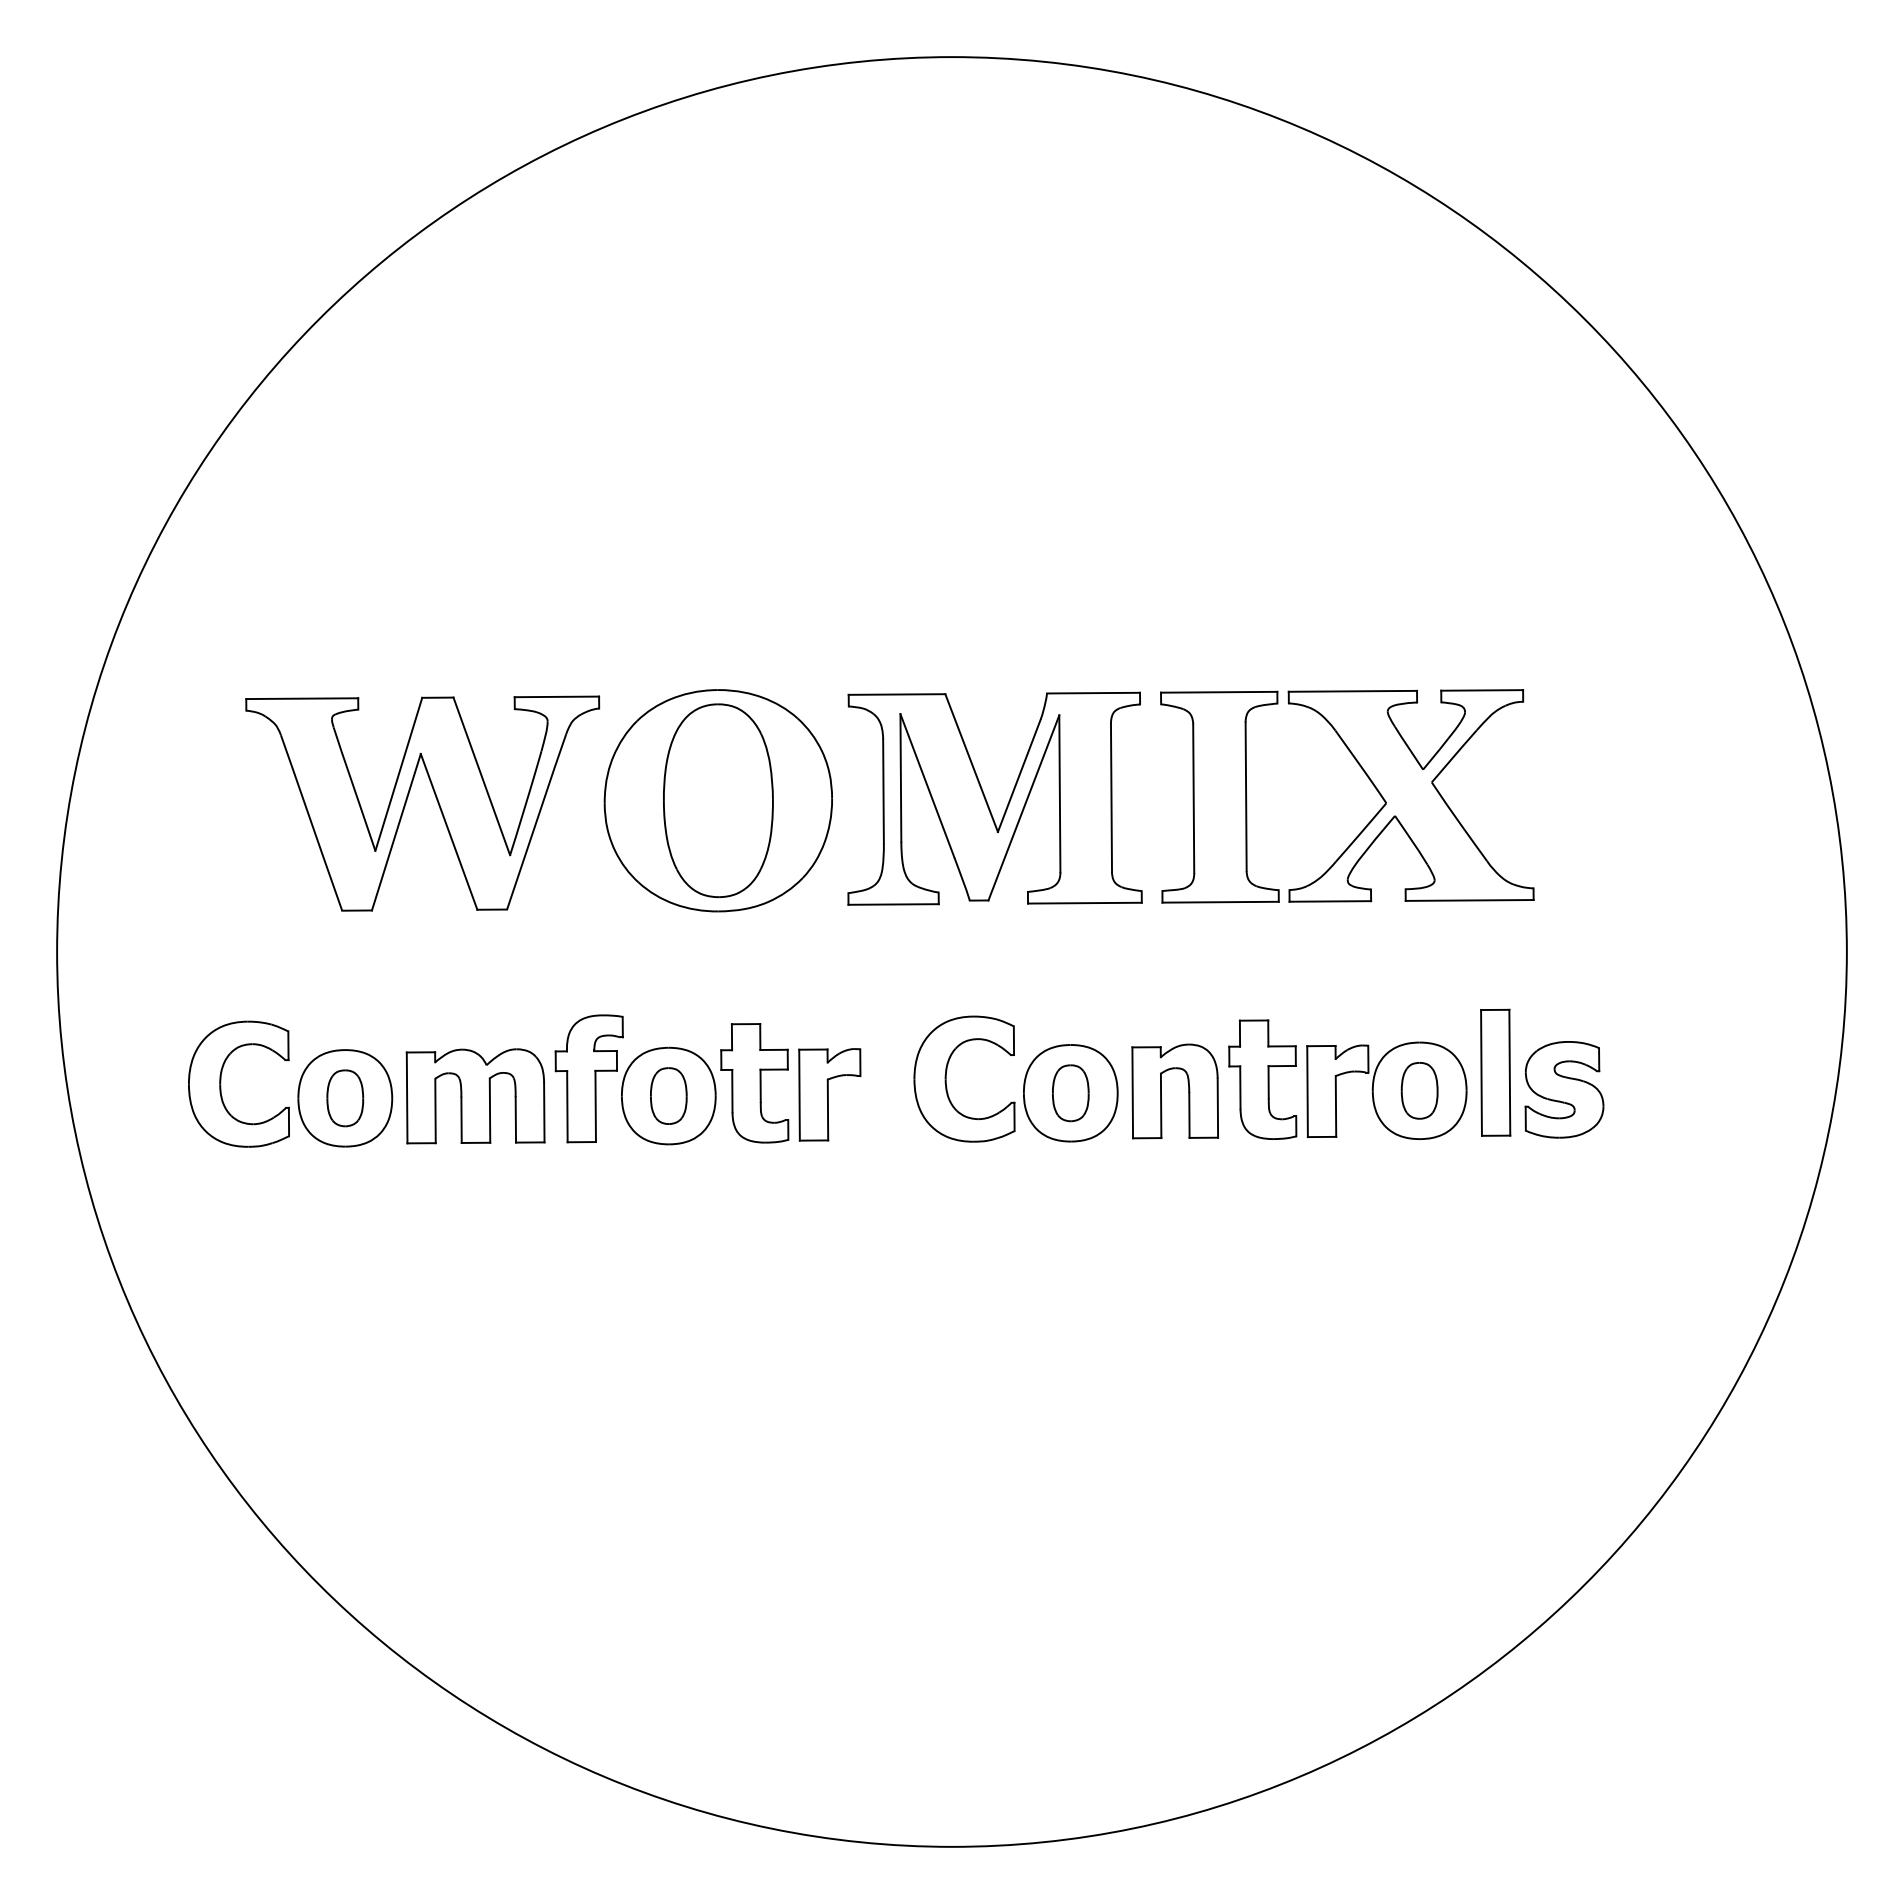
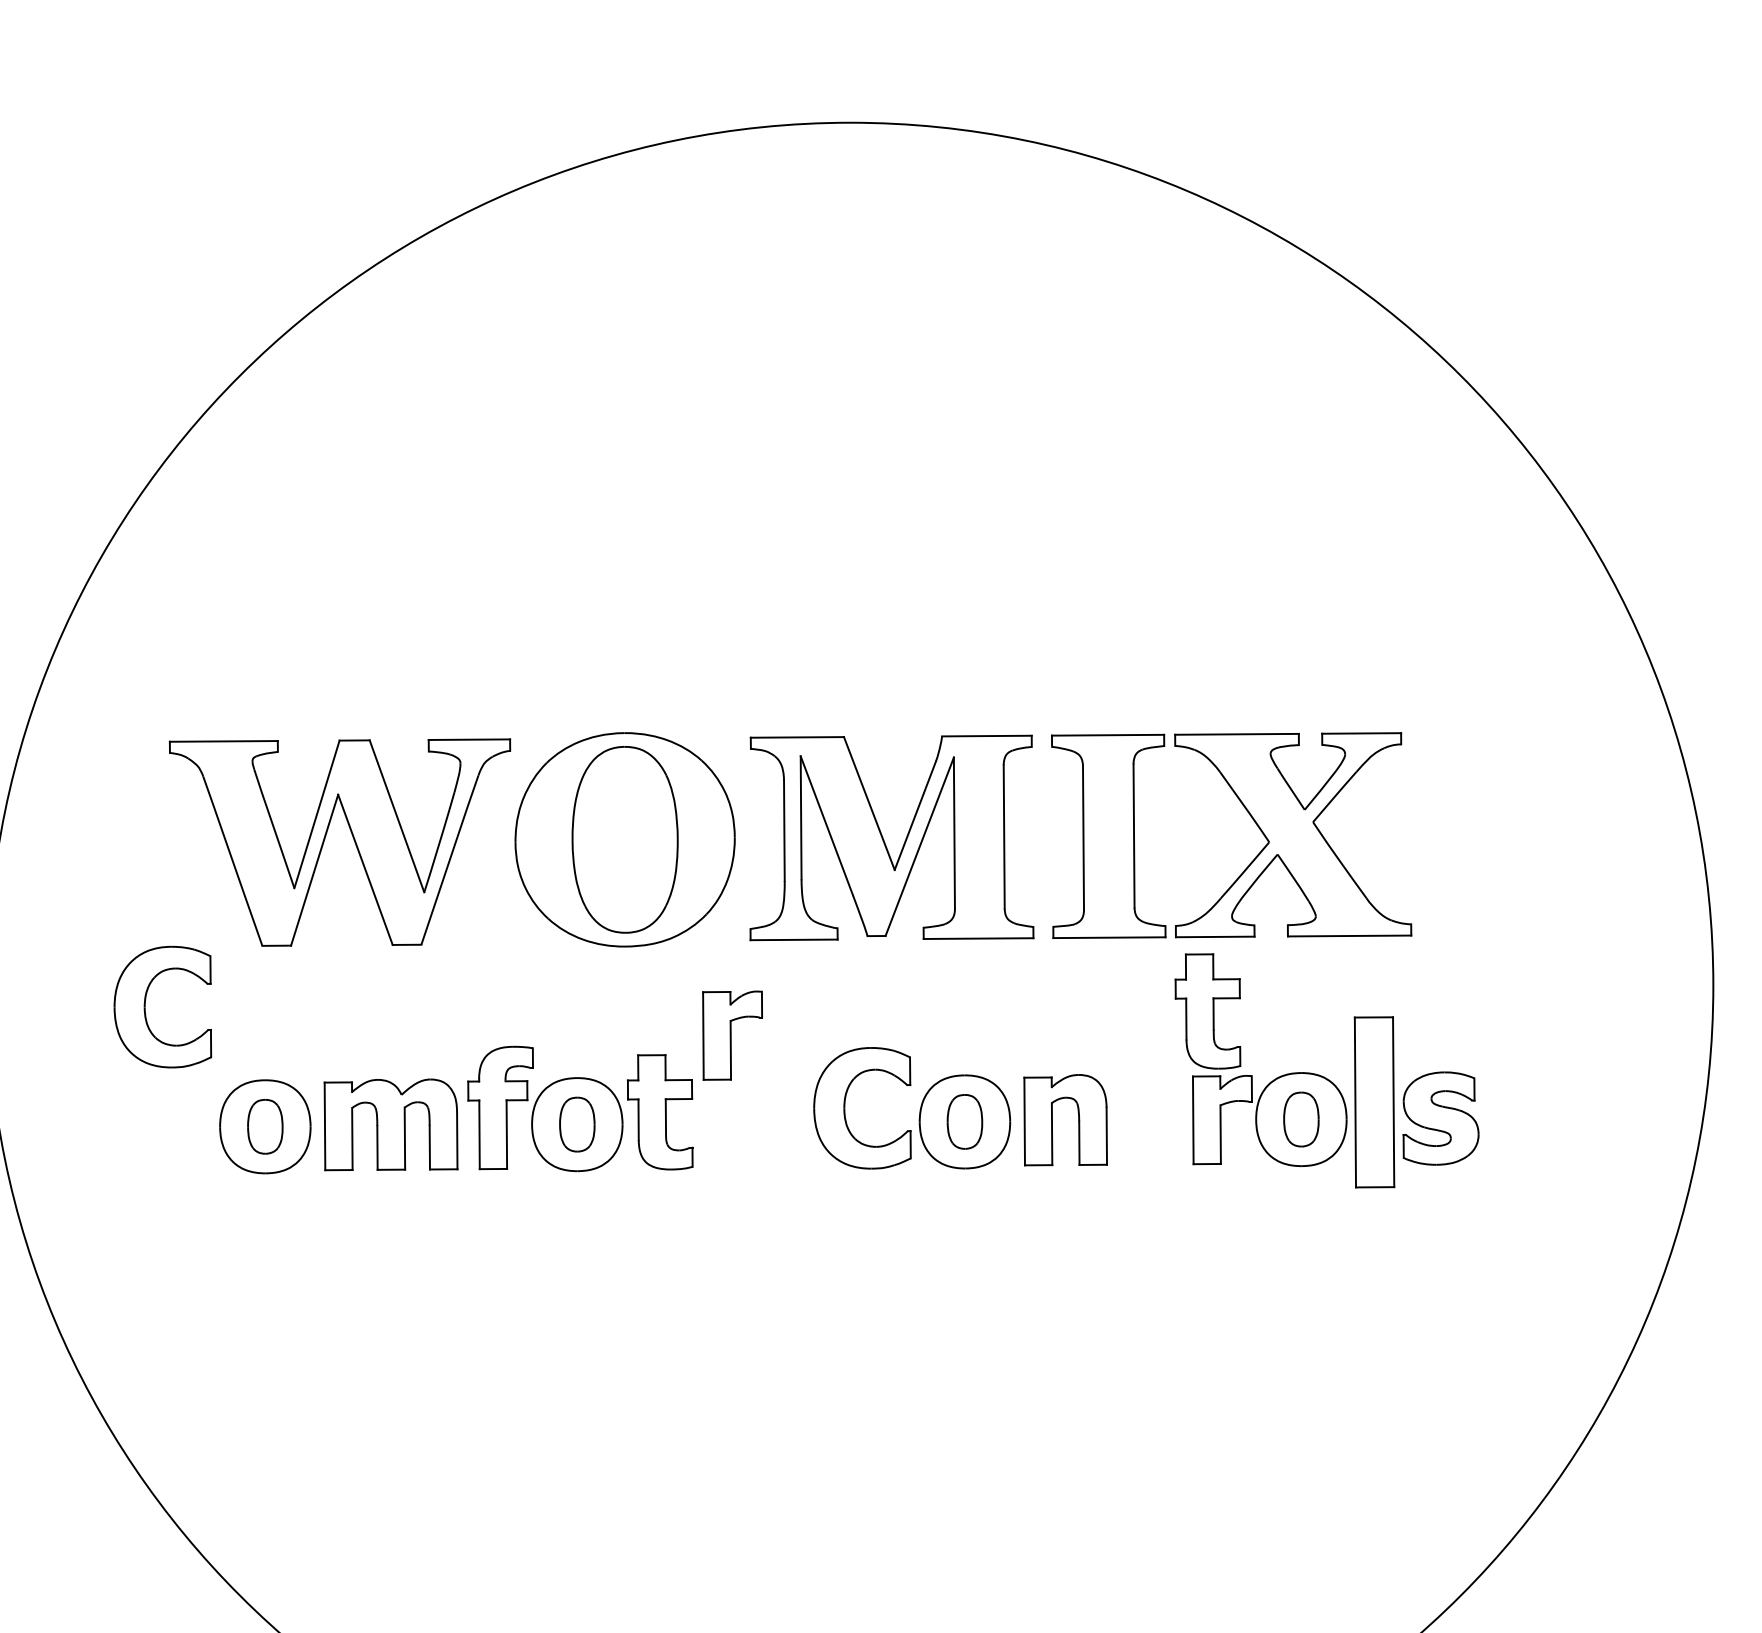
part: (1495, 1072) -> (1374, 1101), size x1.4
part: (1262, 1079) -> (1207, 1011), moved
part: (221, 1083) -> (145, 1006), moved
part: (829, 1094) -> (732, 1035), moved

